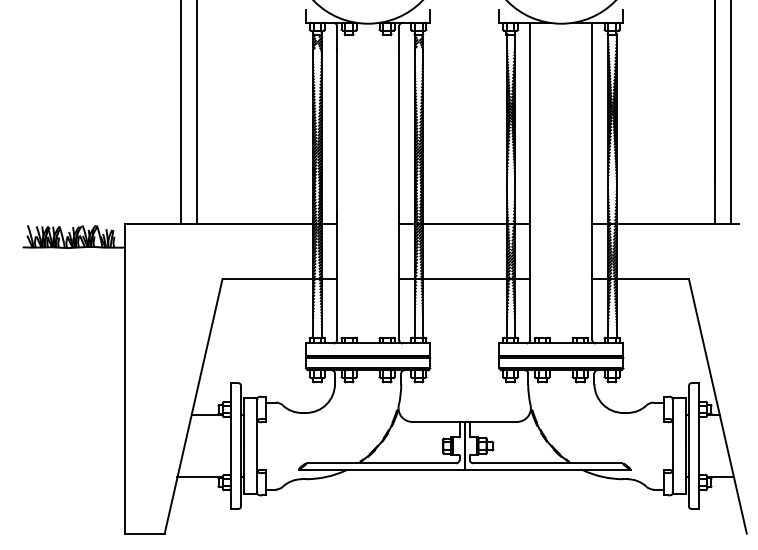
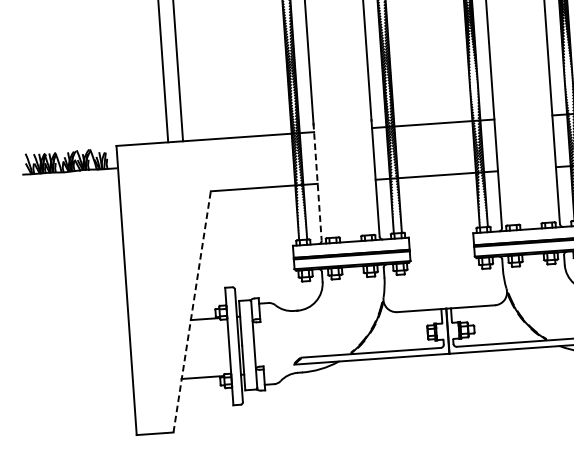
line: (337, 277) -> (318, 182), solid -> dashed
line: (193, 405) -> (191, 311), solid -> dashed

